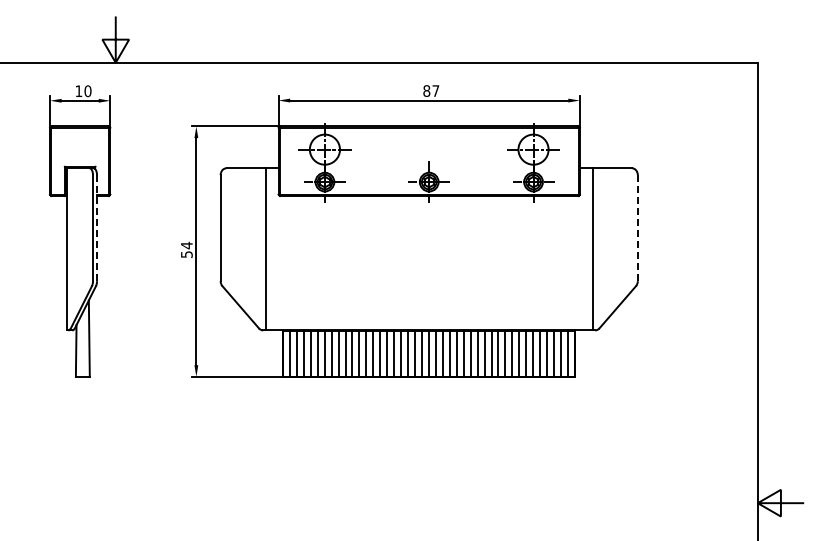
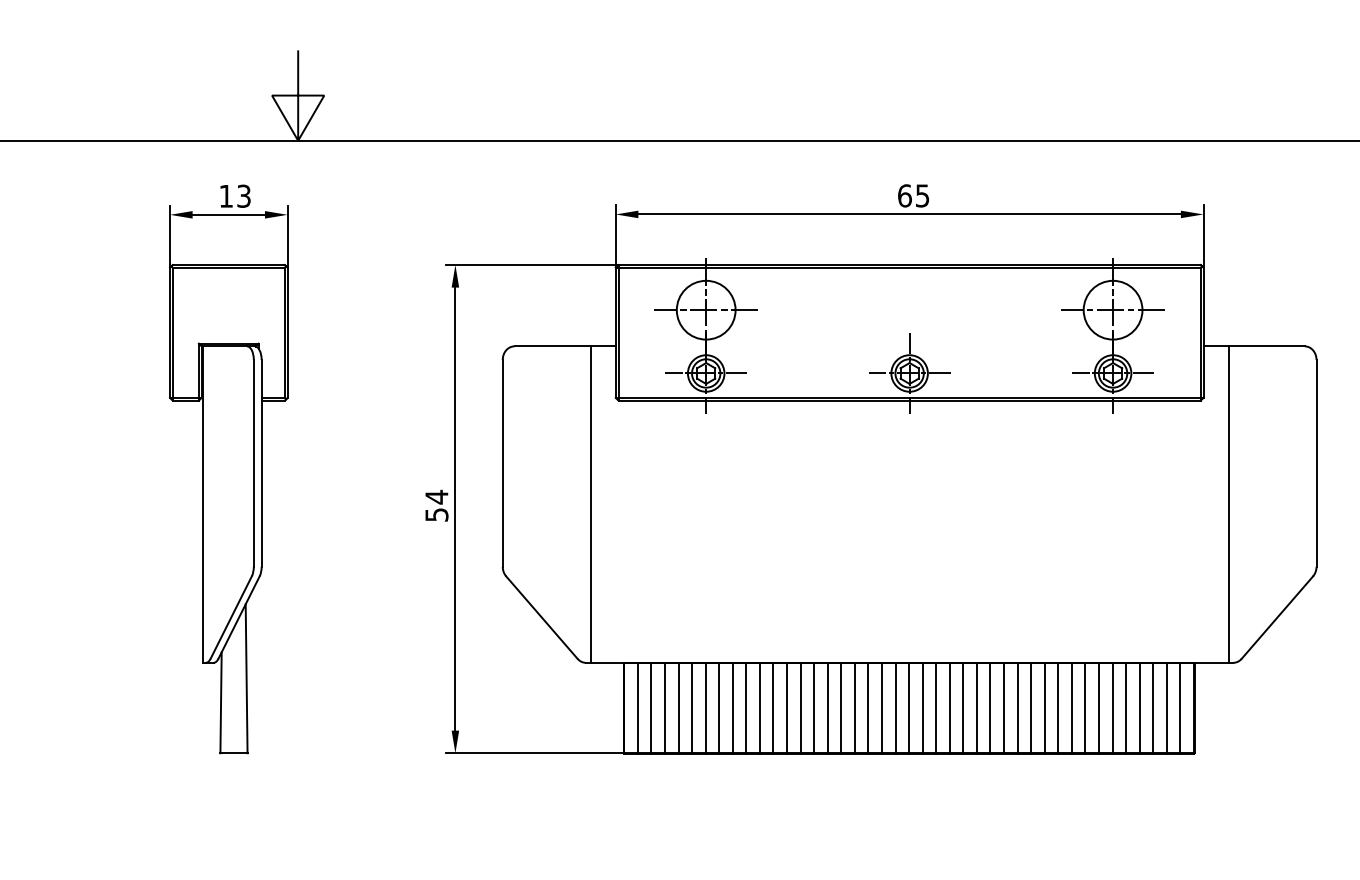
text: (431, 90) -> (914, 194), 87 -> 65
text: (87, 91) -> (243, 196), 10 -> 13
line: (97, 227) -> (262, 462), dashed -> solid
line: (637, 227) -> (1315, 462), dashed -> solid

